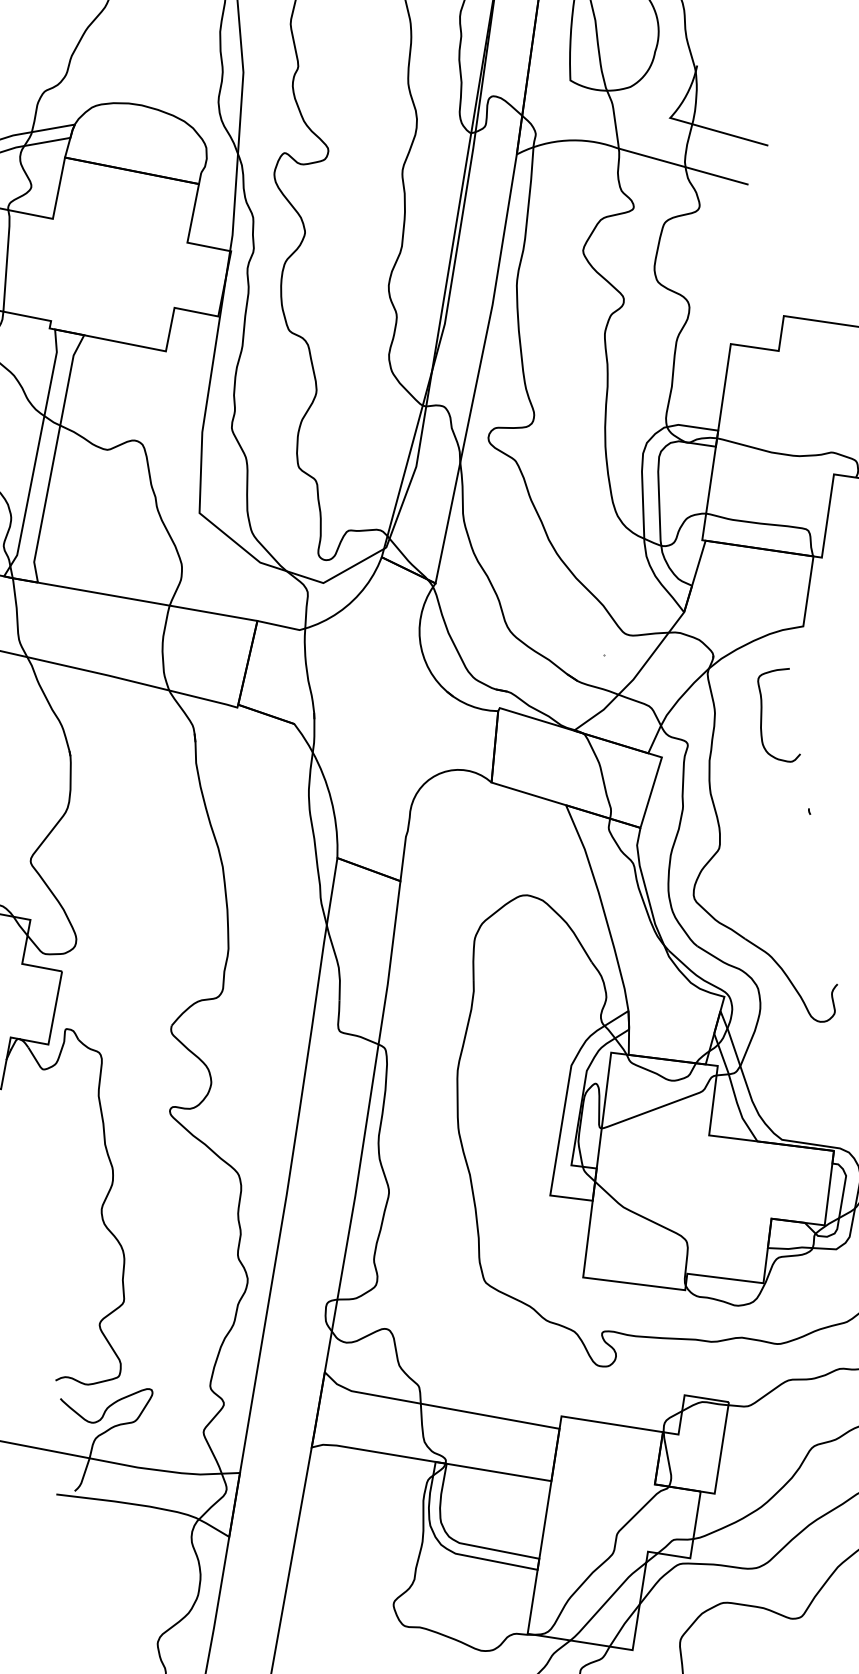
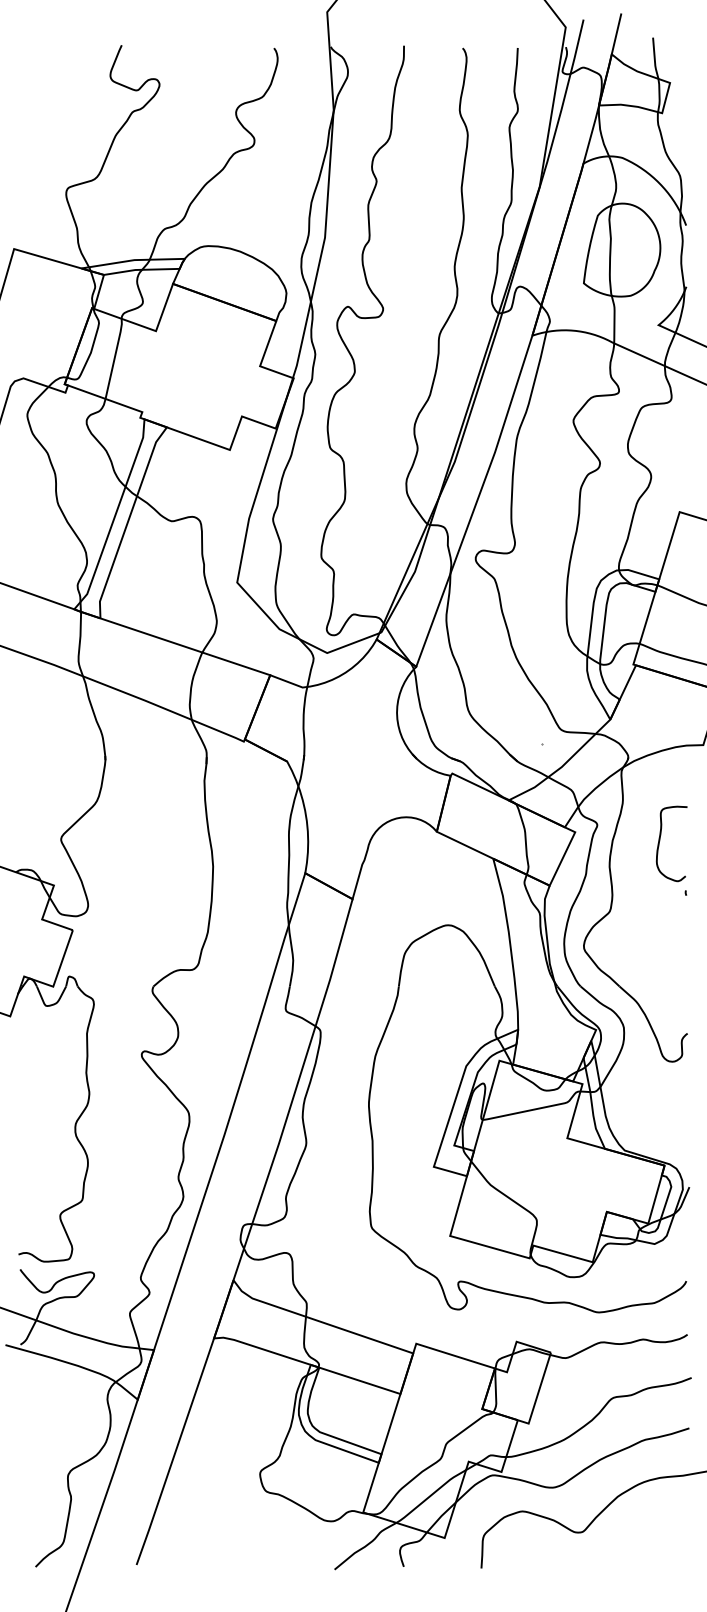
curve: (762, 714) -> (660, 840), moved

